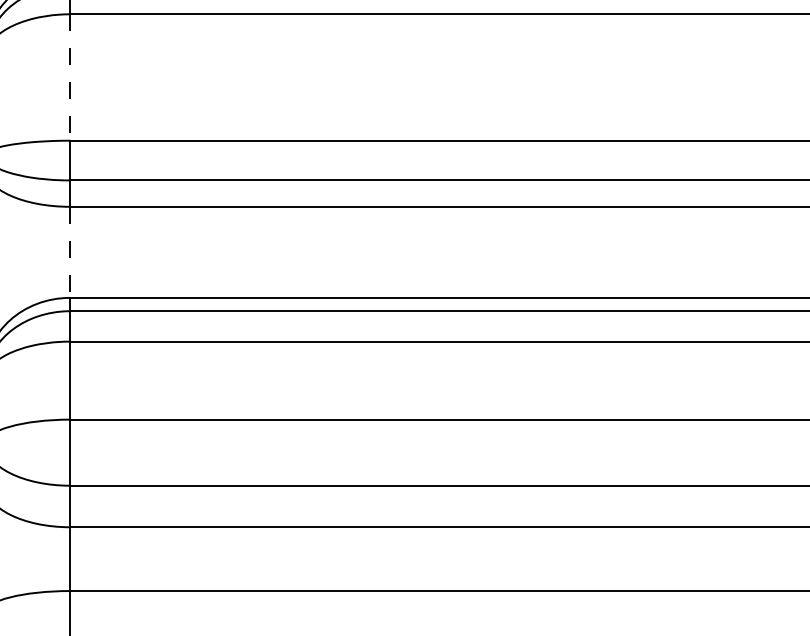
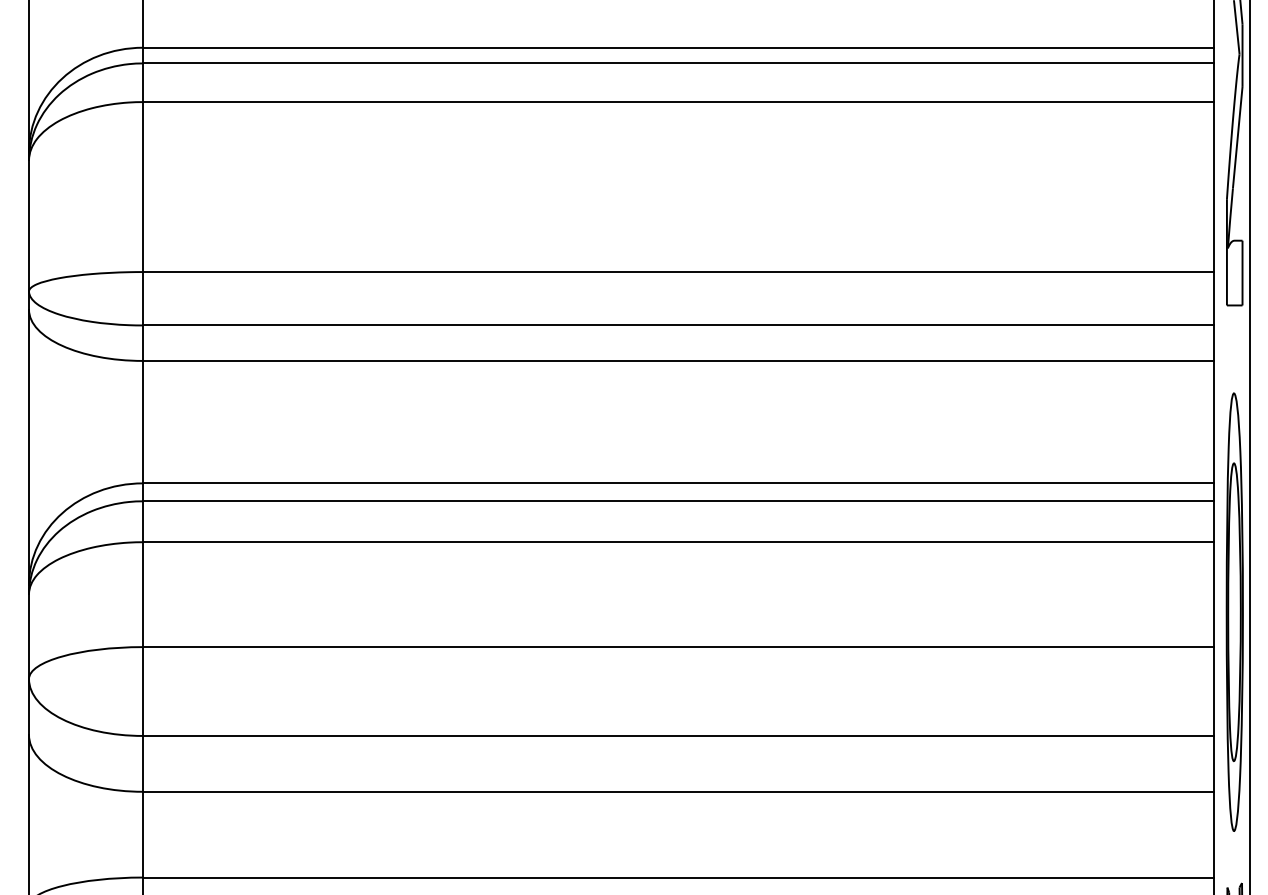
line: (69, 77) -> (142, 187), dashed -> solid
line: (69, 252) -> (142, 422), dashed -> solid

